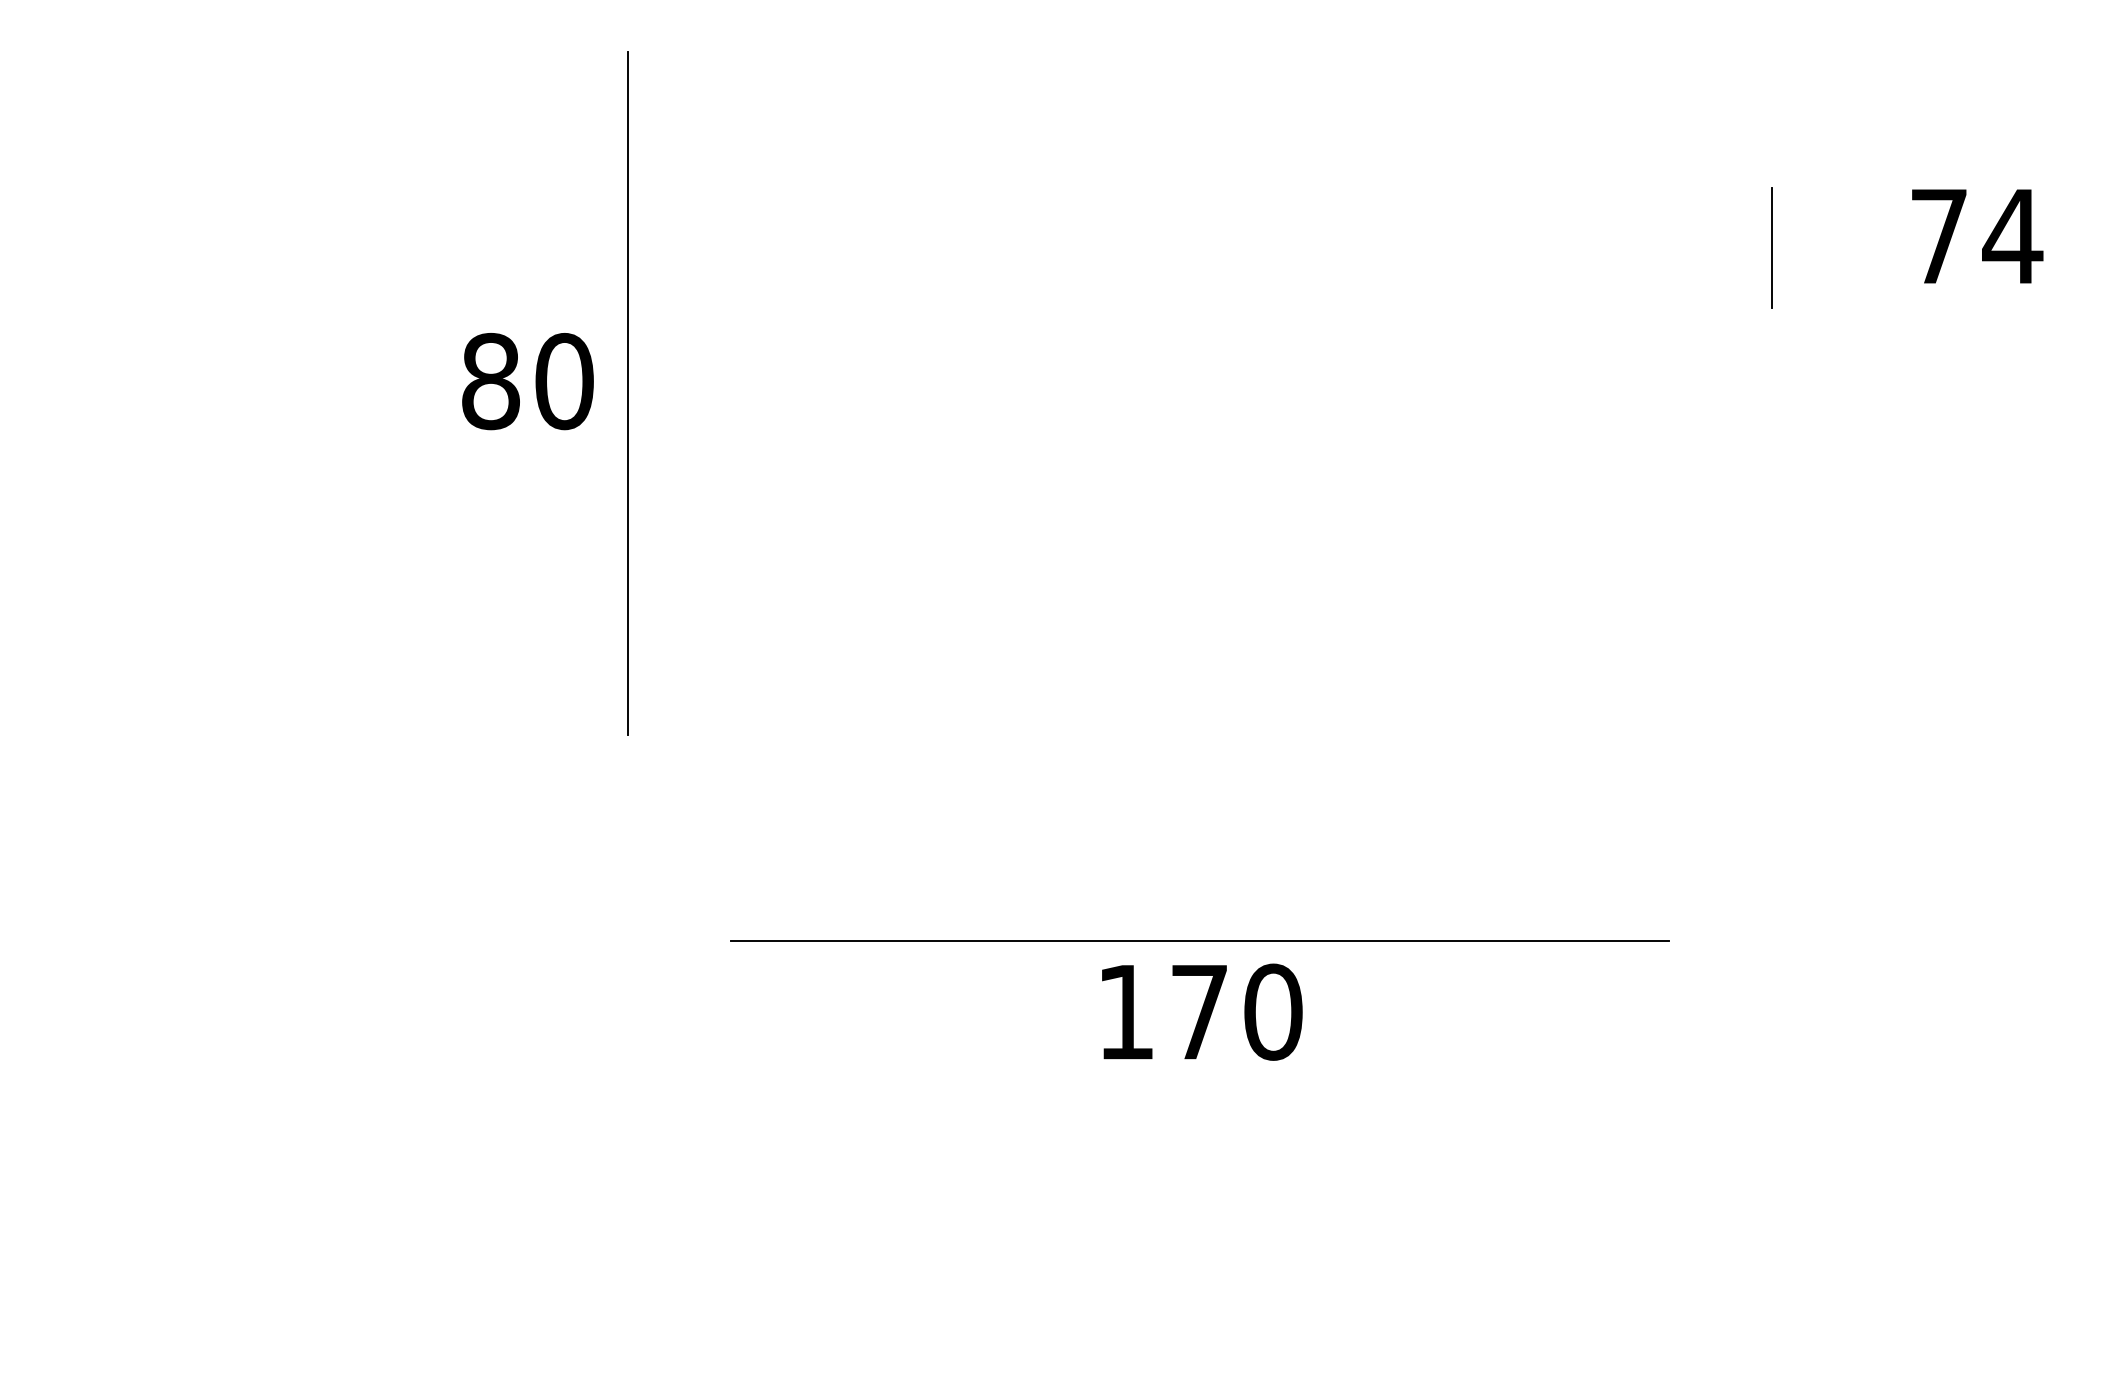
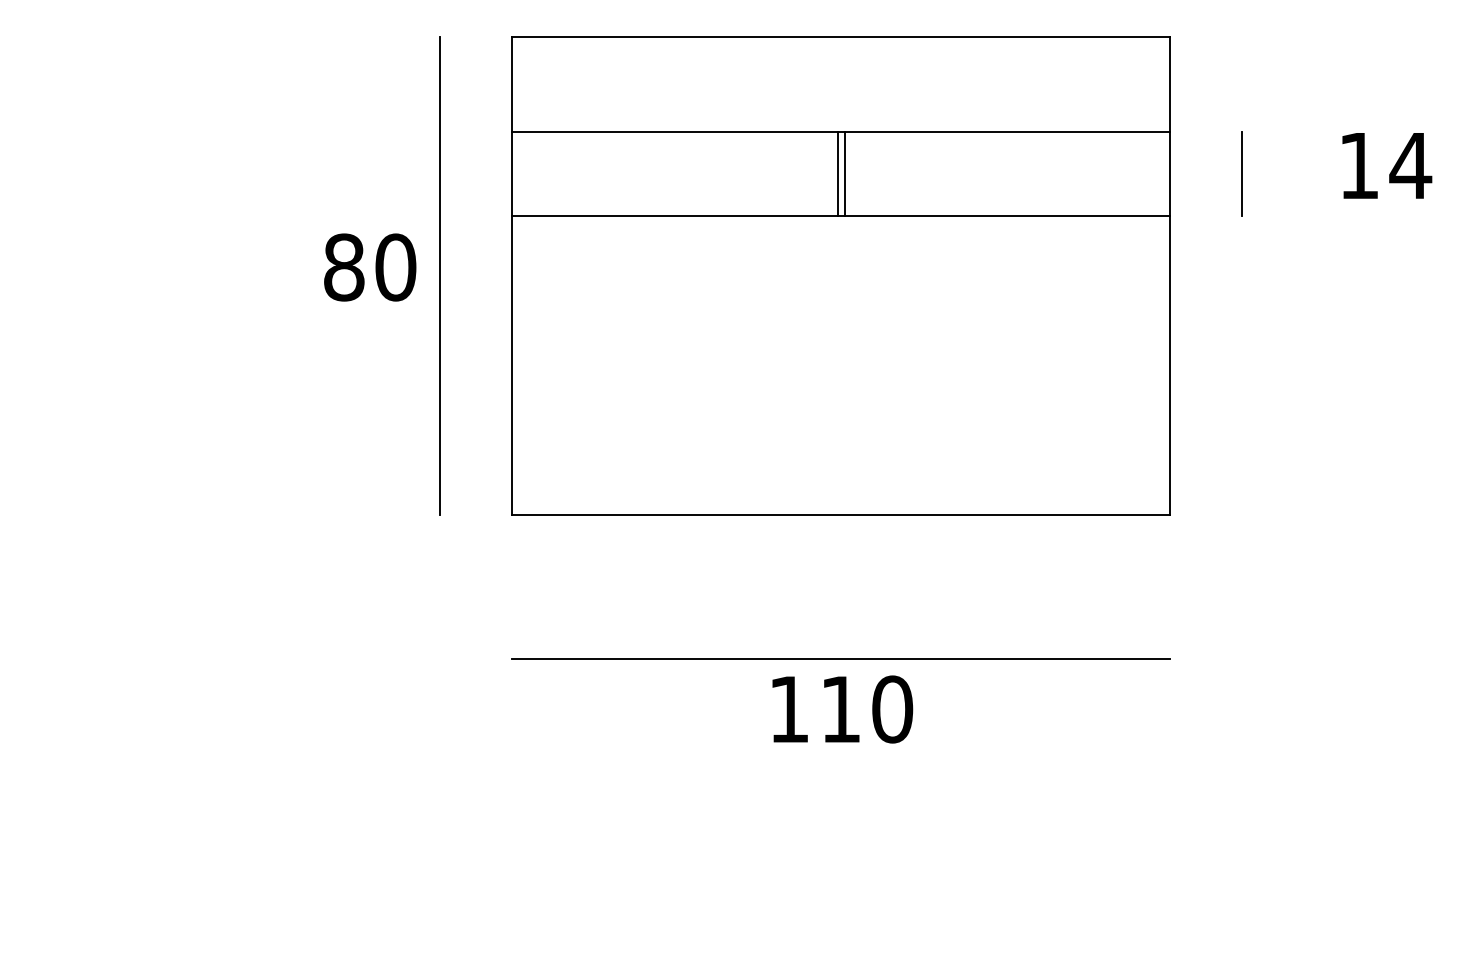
text: (1939, 236) -> (1359, 165), 74 -> 14
part: (1199, 393) -> (840, 275), added
text: (1199, 1012) -> (840, 709), 170 -> 110

